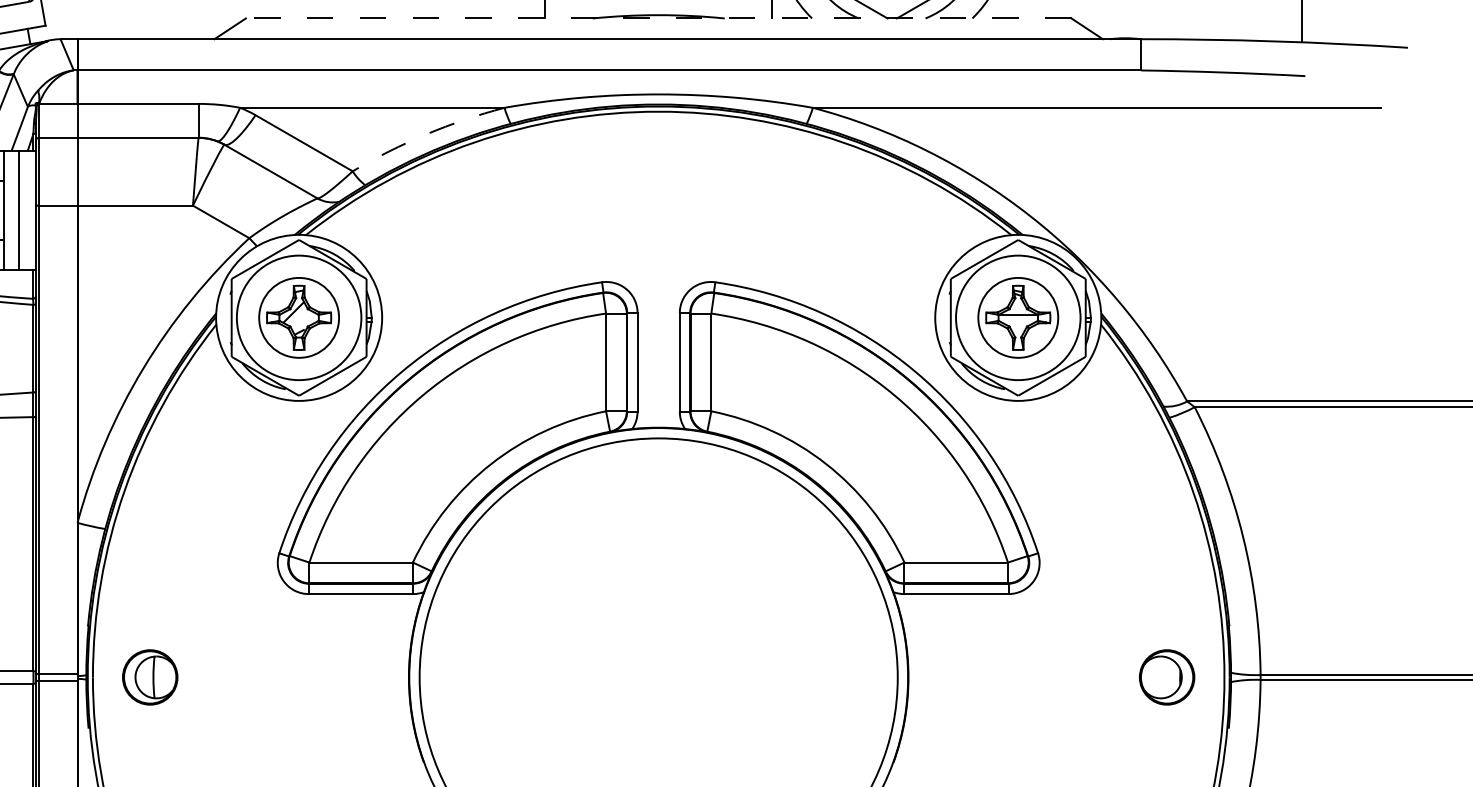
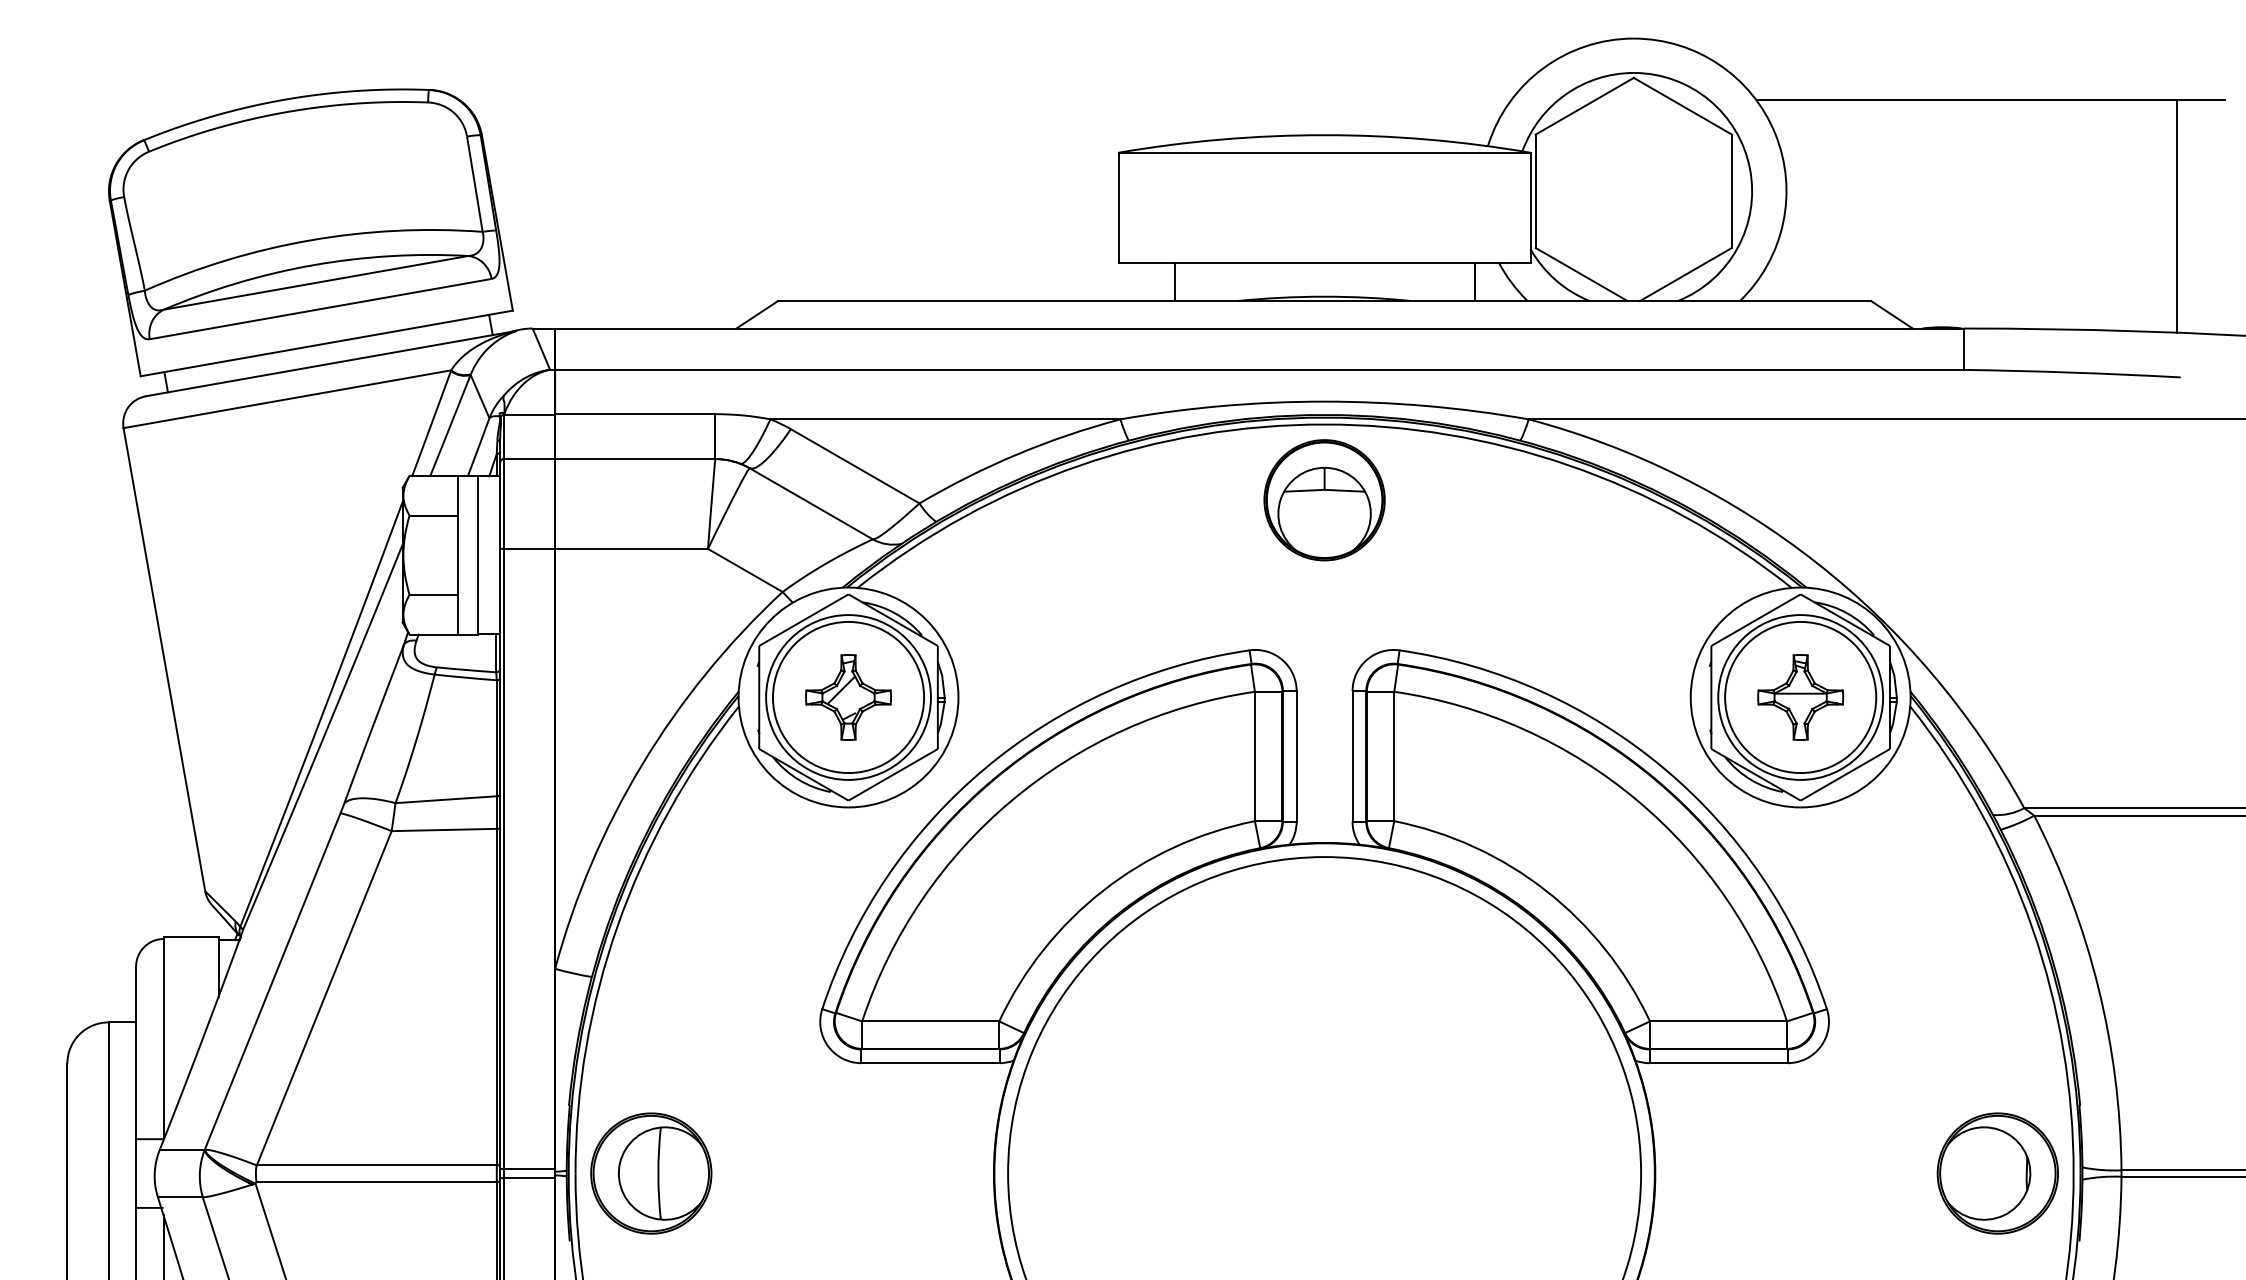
line: (658, 18) -> (1324, 301), dashed -> solid
arc: (426, 134) -> (1017, 454), dashed -> solid
part: (658, 169) -> (1324, 500), added
circle: (299, 317) -> (848, 697), size x1.43
circle: (1018, 317) -> (1800, 697), size x1.43
part: (150, 677) -> (651, 1173), size x1.67
part: (1166, 677) -> (1997, 1173), size x1.67

